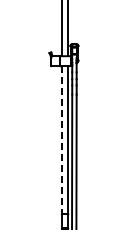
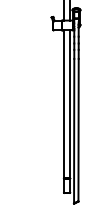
line: (62, 140) -> (64, 104), dashed -> solid

